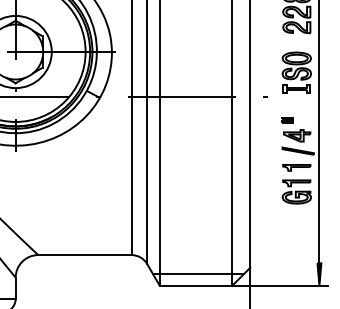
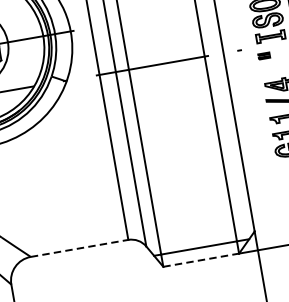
part: (287, 120) -> (264, 56), moved
line: (84, 255) -> (79, 248), solid -> dashed
line: (196, 285) -> (201, 259), solid -> dashed

